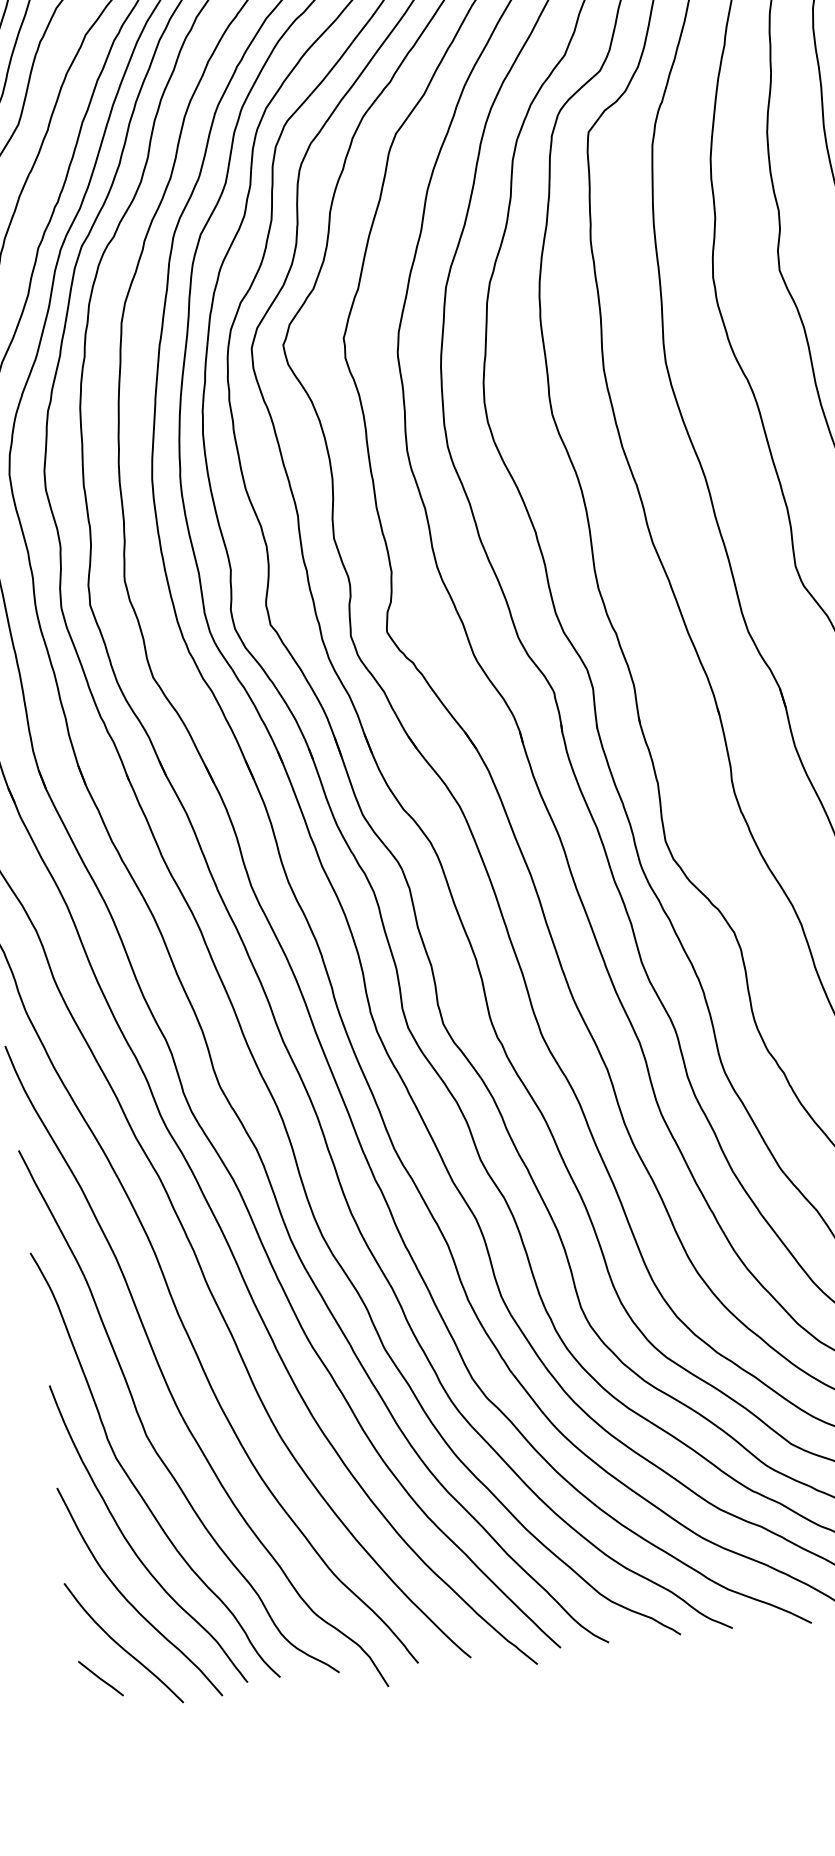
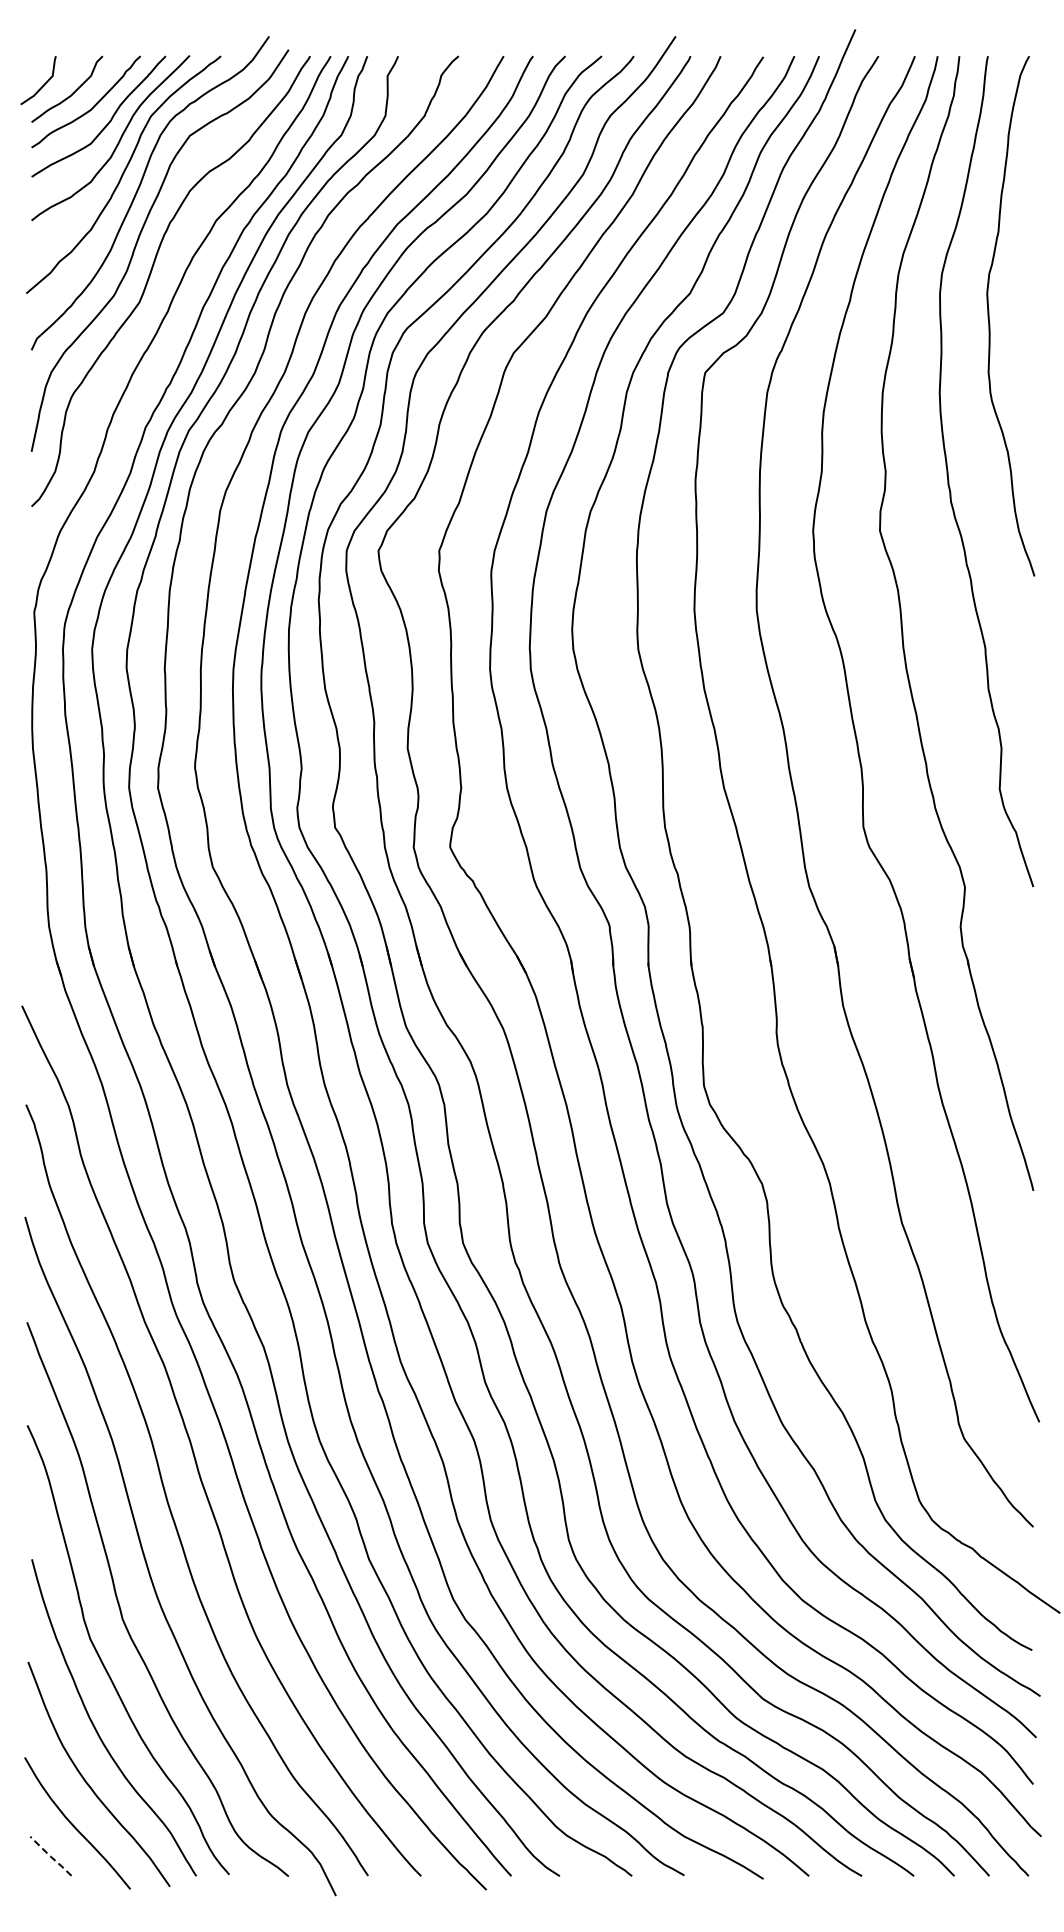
line: (100, 1678) -> (50, 1856), solid -> dashed

